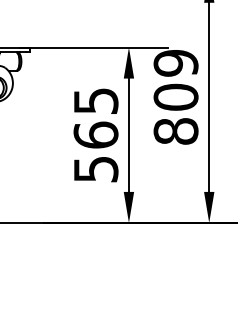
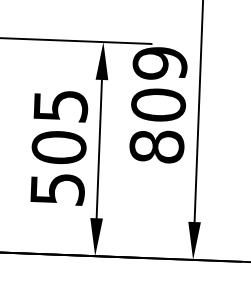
text: (95, 134) -> (58, 146), 565 -> 505

